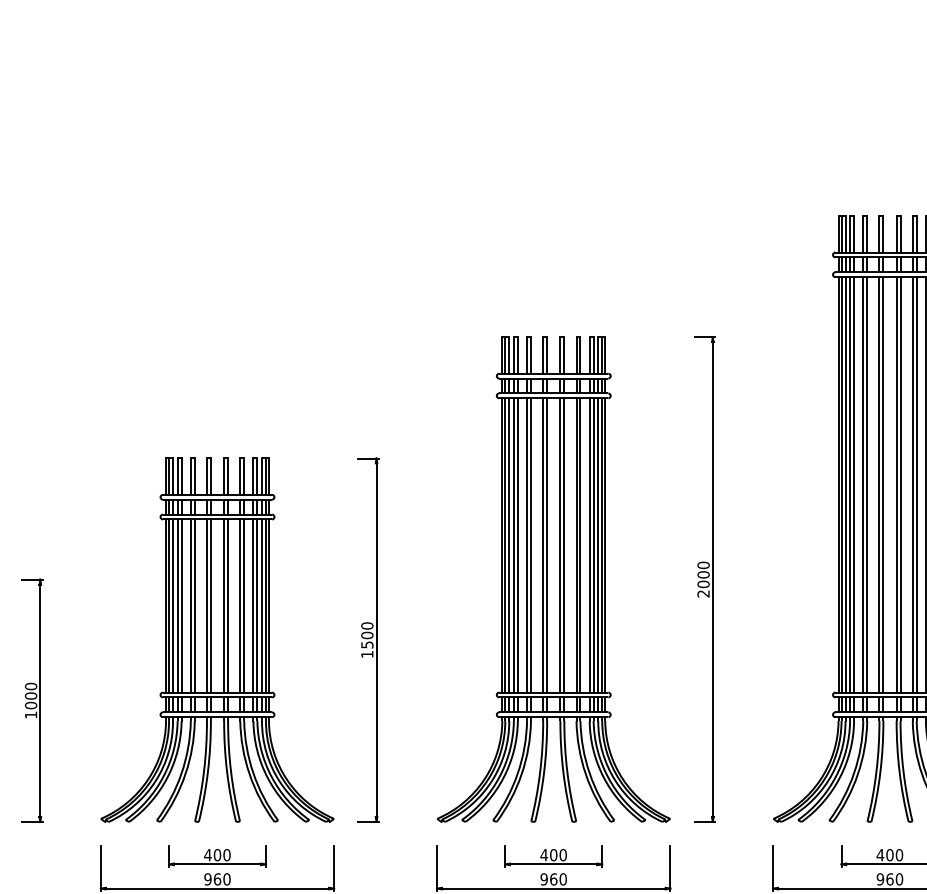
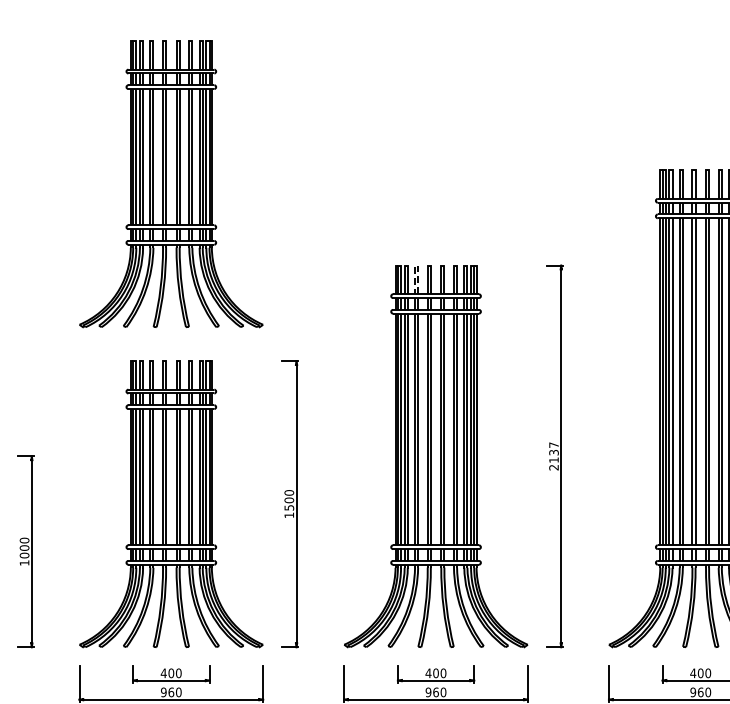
part: (217, 234) -> (171, 184), added
line: (528, 337) -> (416, 265), solid -> dashed
text: (702, 574) -> (553, 452), 2000 -> 2137

